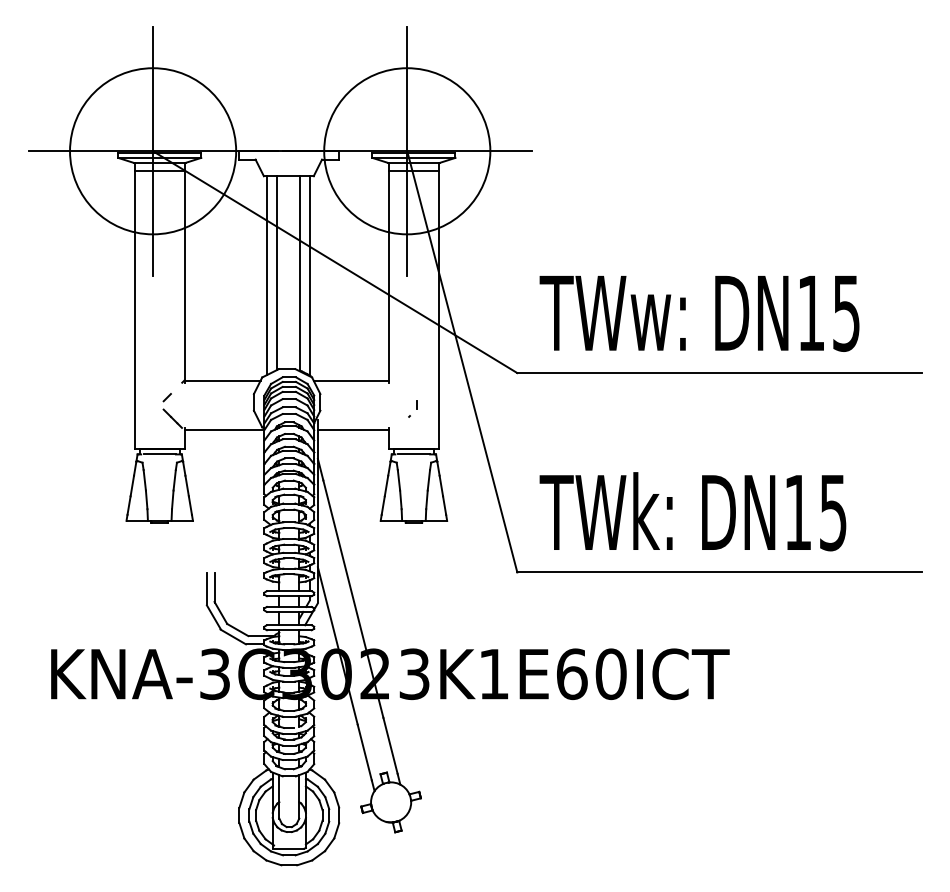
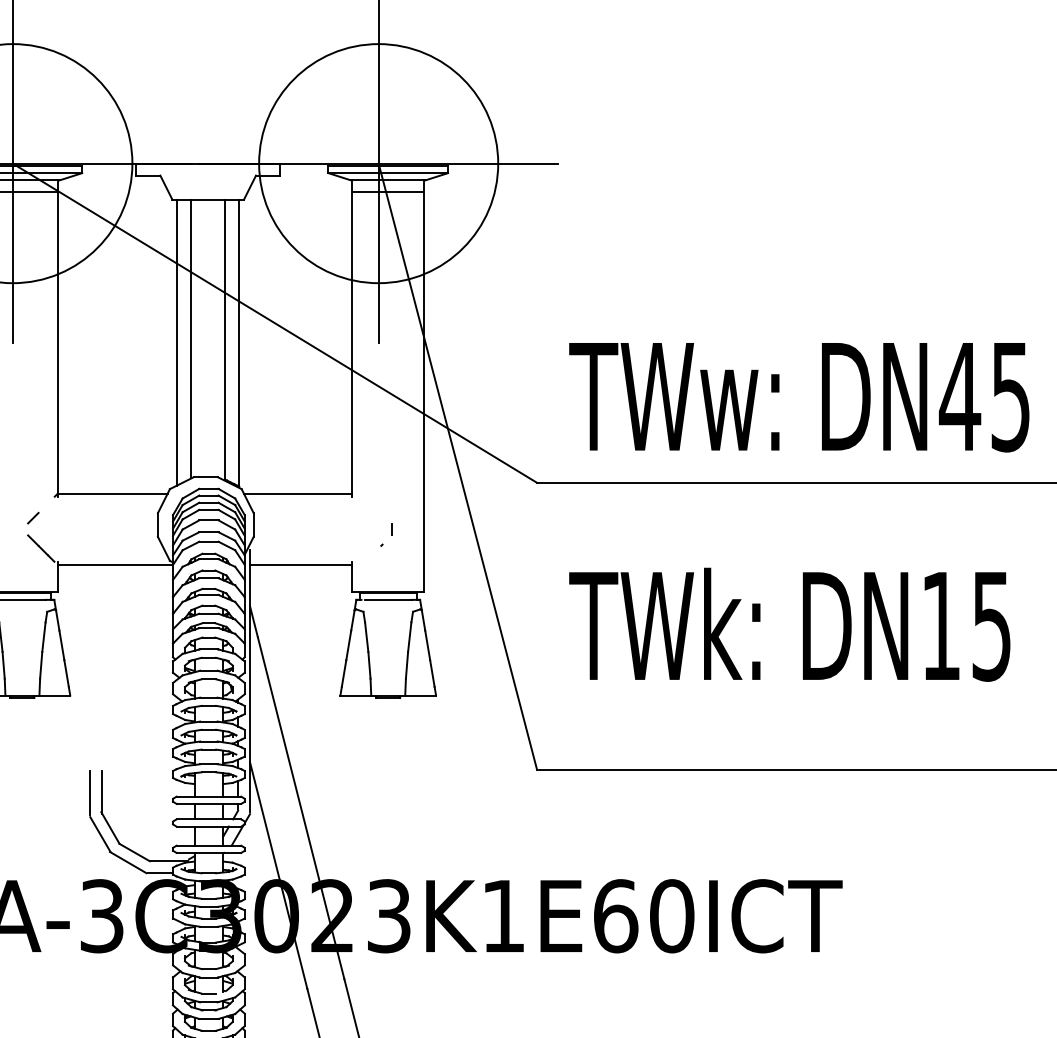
text: (810, 312) -> (958, 395), DN15 -> DN45
text: (692, 511) -> (789, 624), moved

